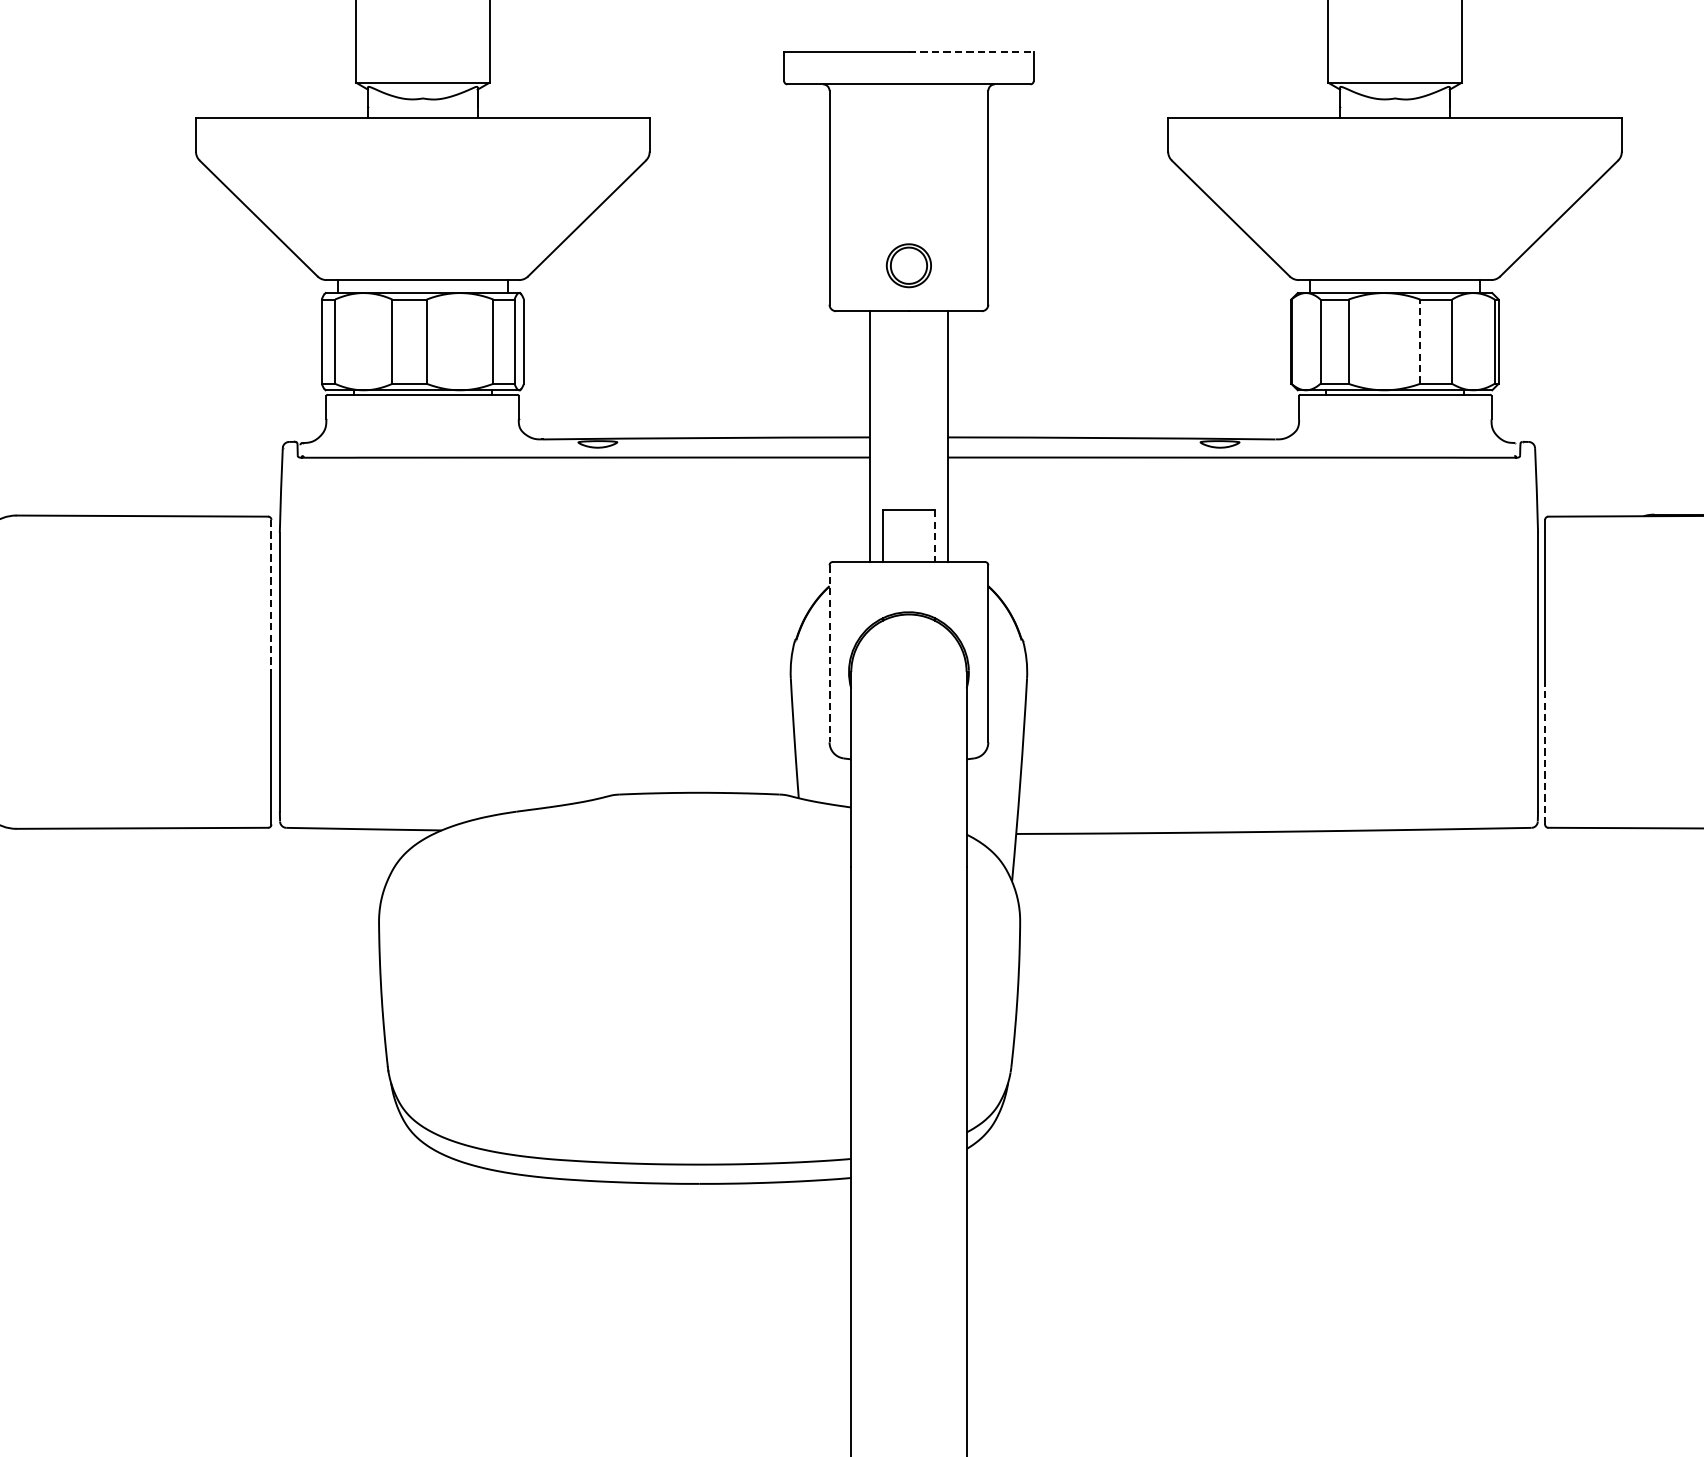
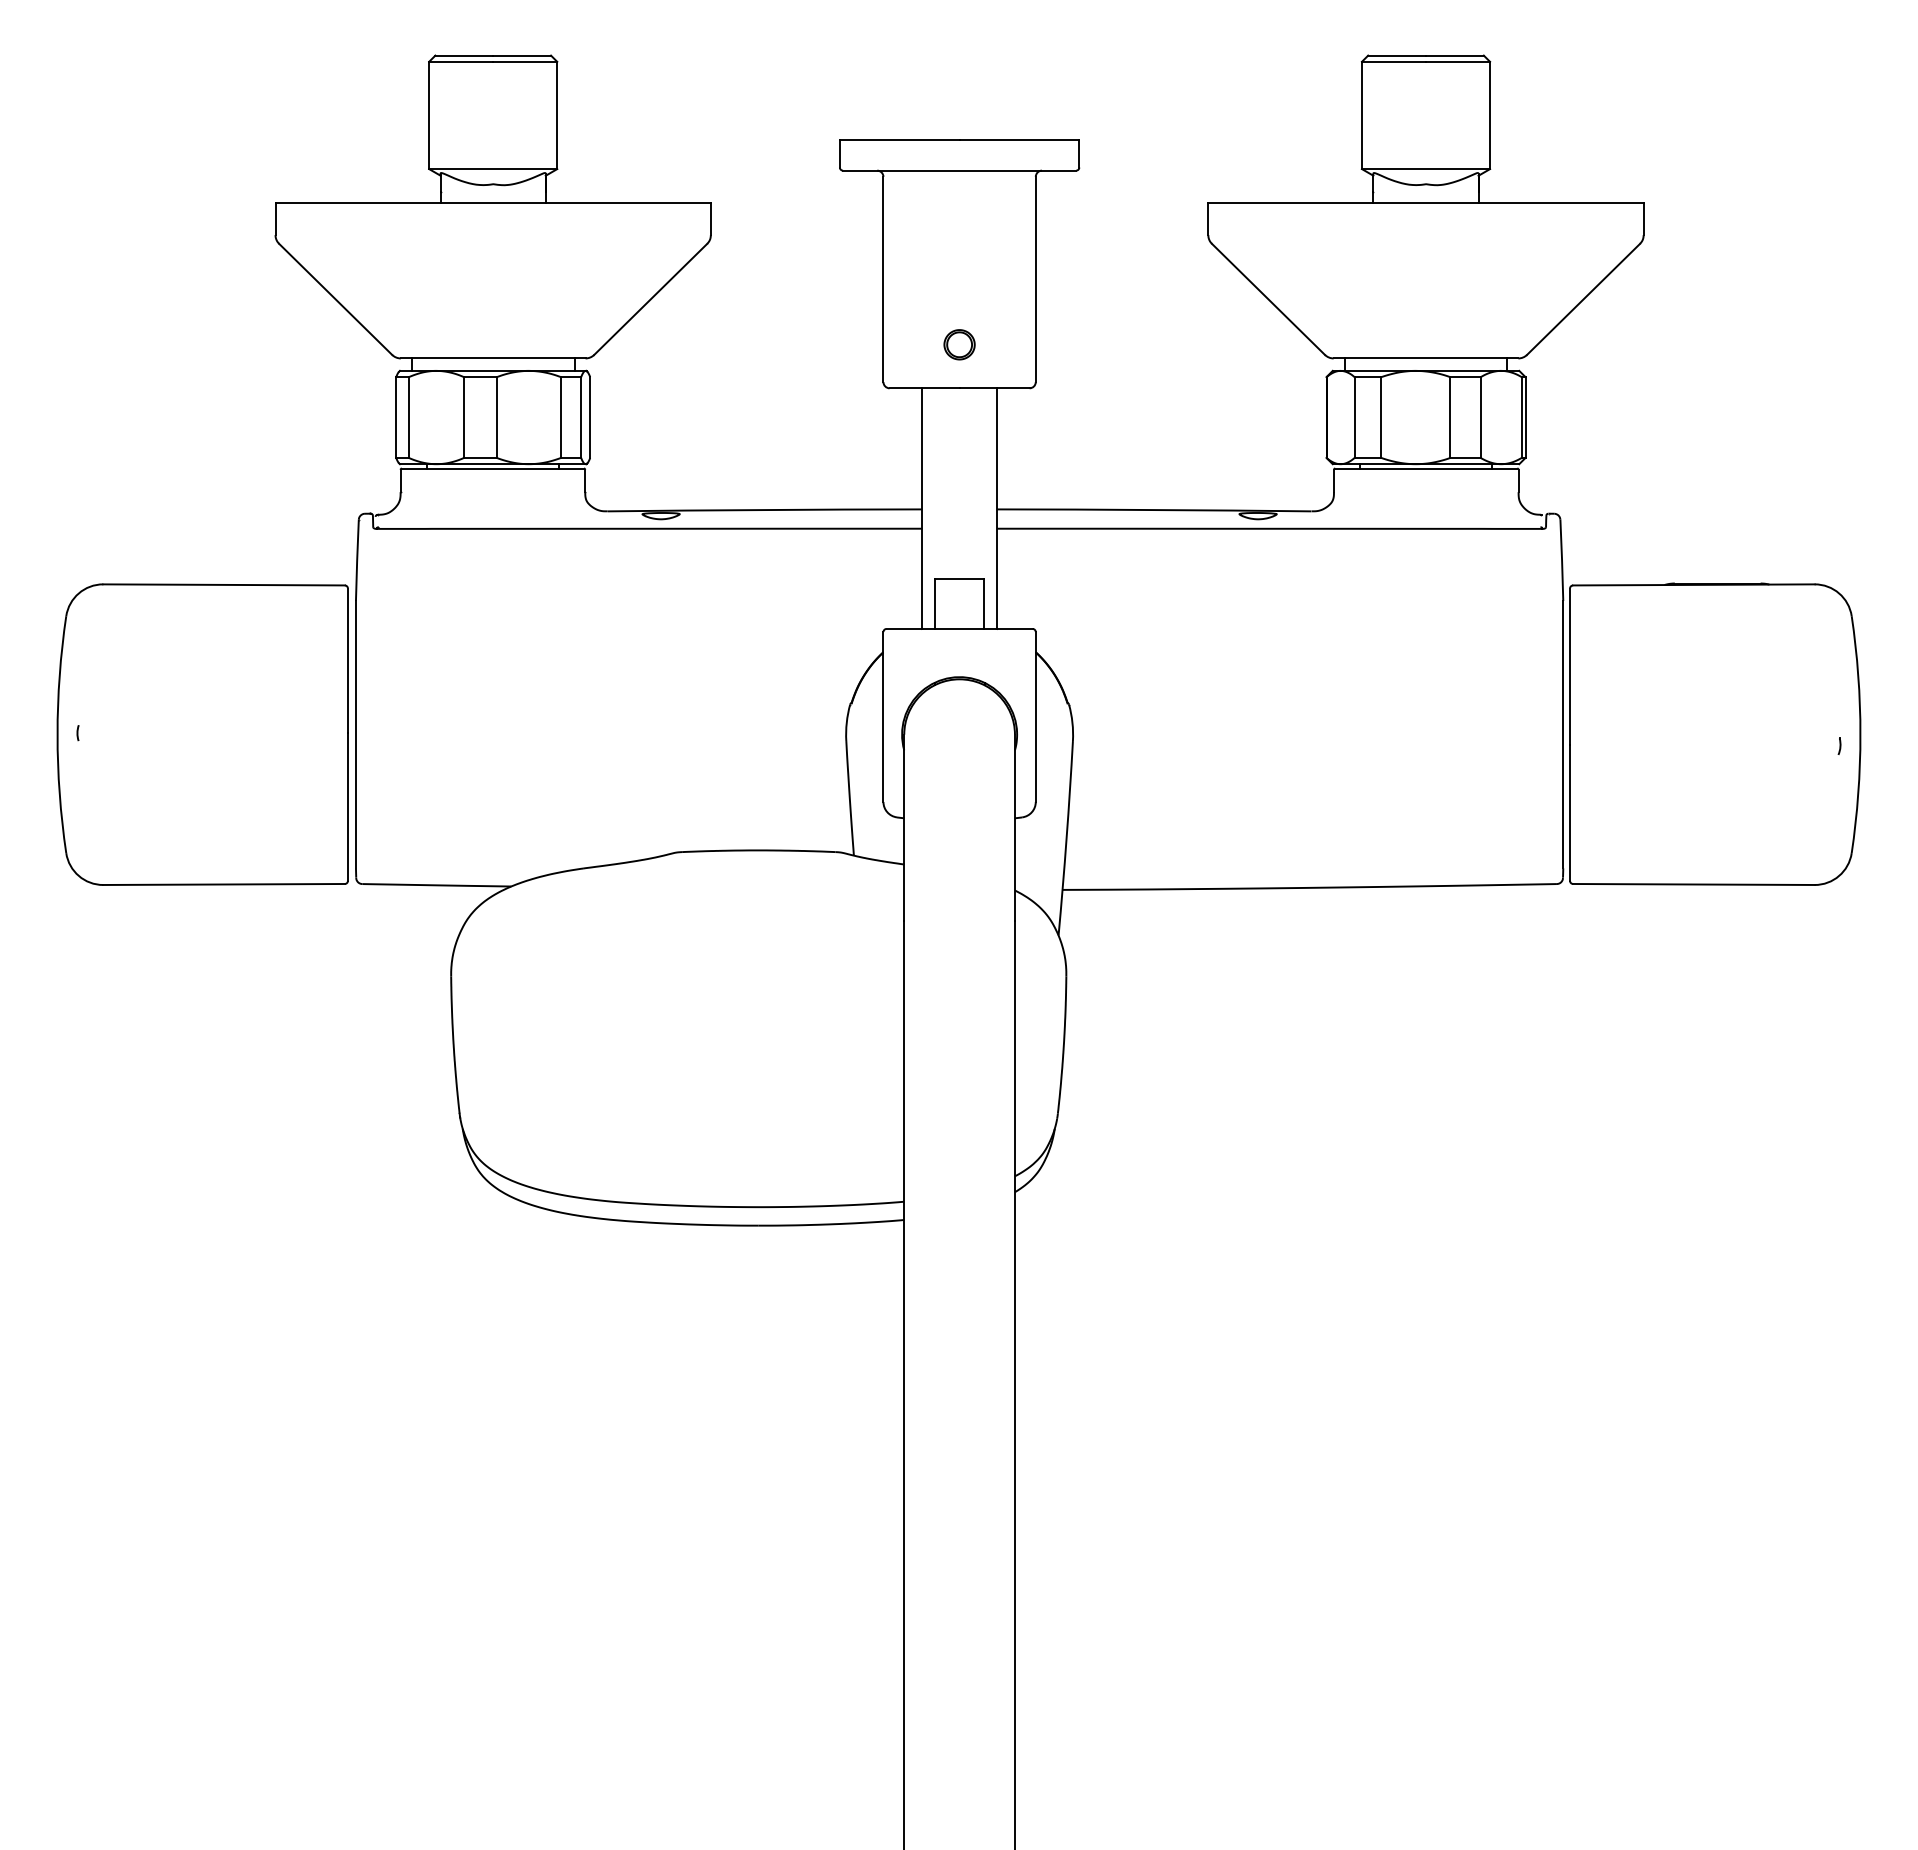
line: (971, 51) -> (1019, 139), dashed -> solid
part: (908, 265) -> (959, 344), size x0.71
line: (1420, 341) -> (1450, 417), dashed -> solid
line: (934, 536) -> (984, 604), dashed -> solid
line: (270, 595) -> (347, 661), dashed -> solid
line: (829, 654) -> (883, 717), dashed -> solid
line: (1545, 753) -> (1570, 812), dashed -> solid

